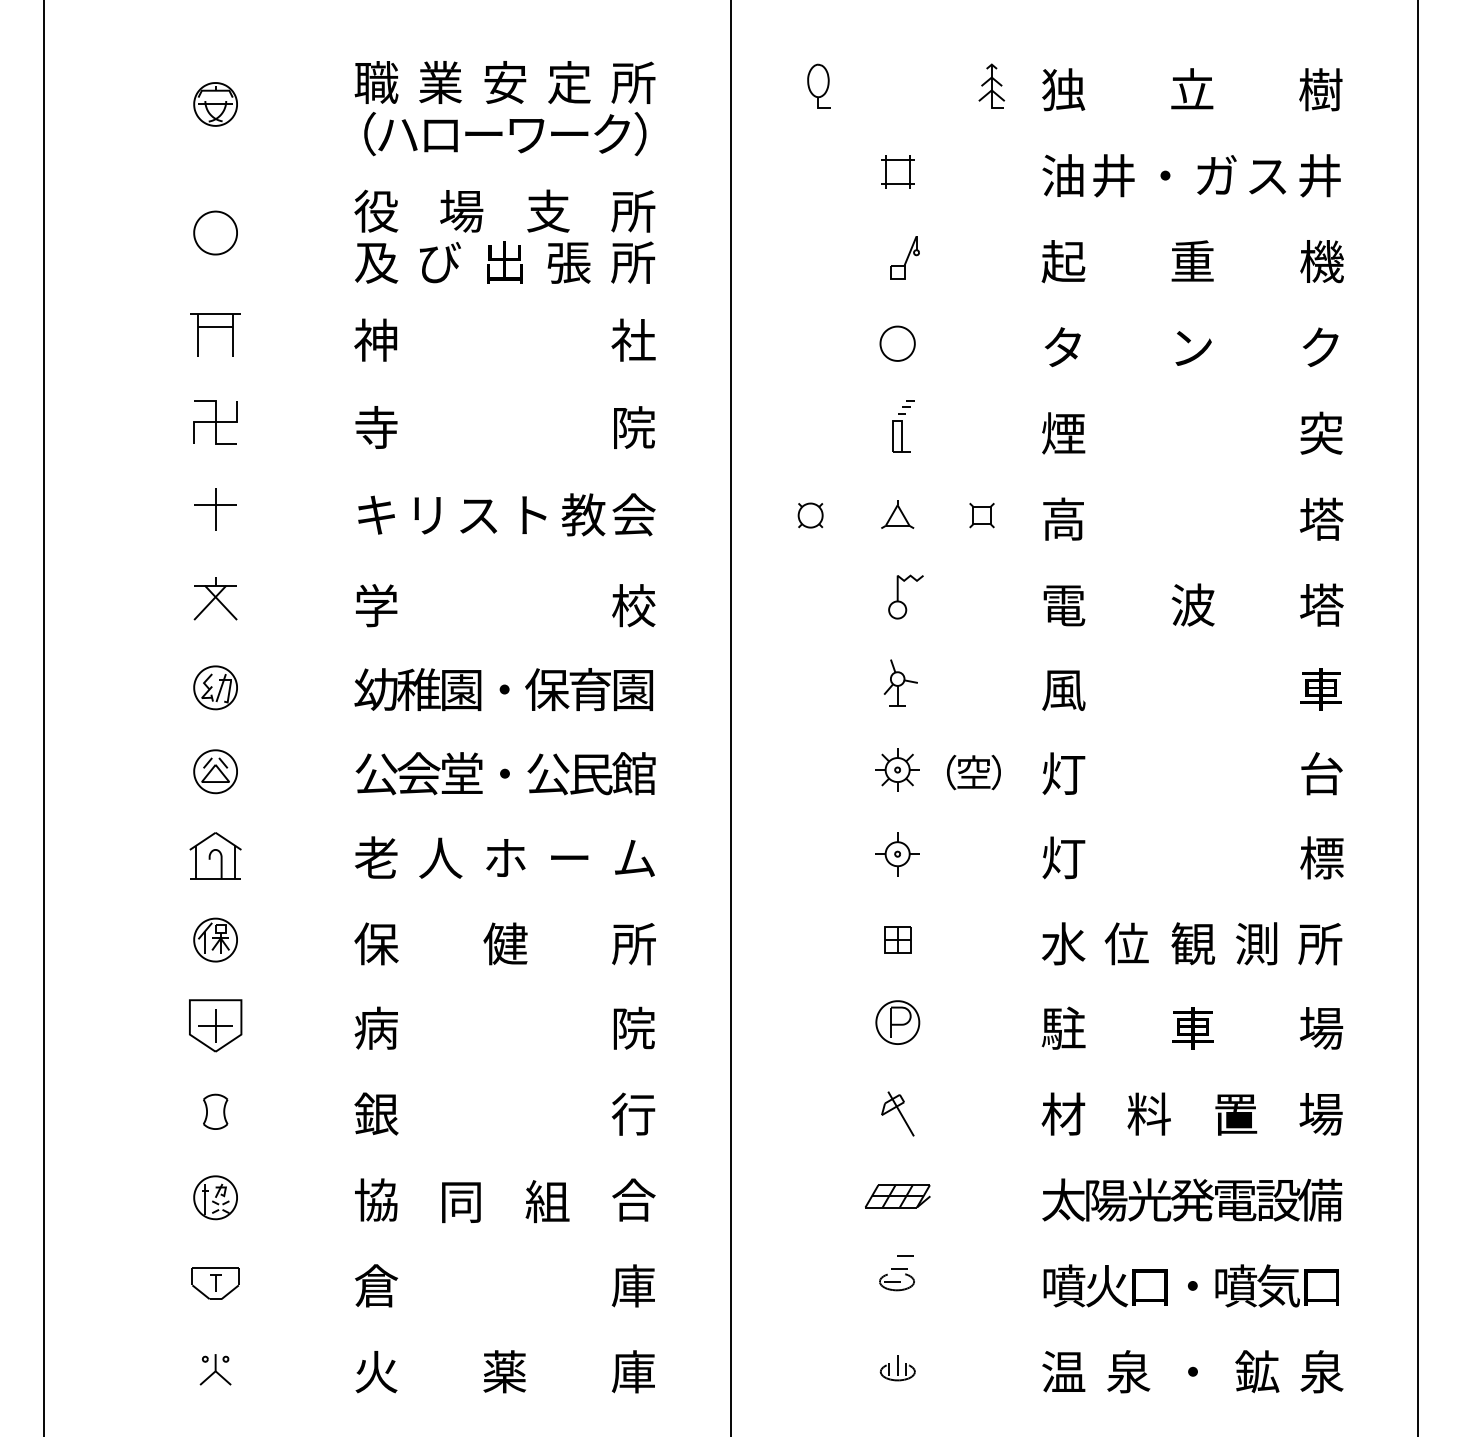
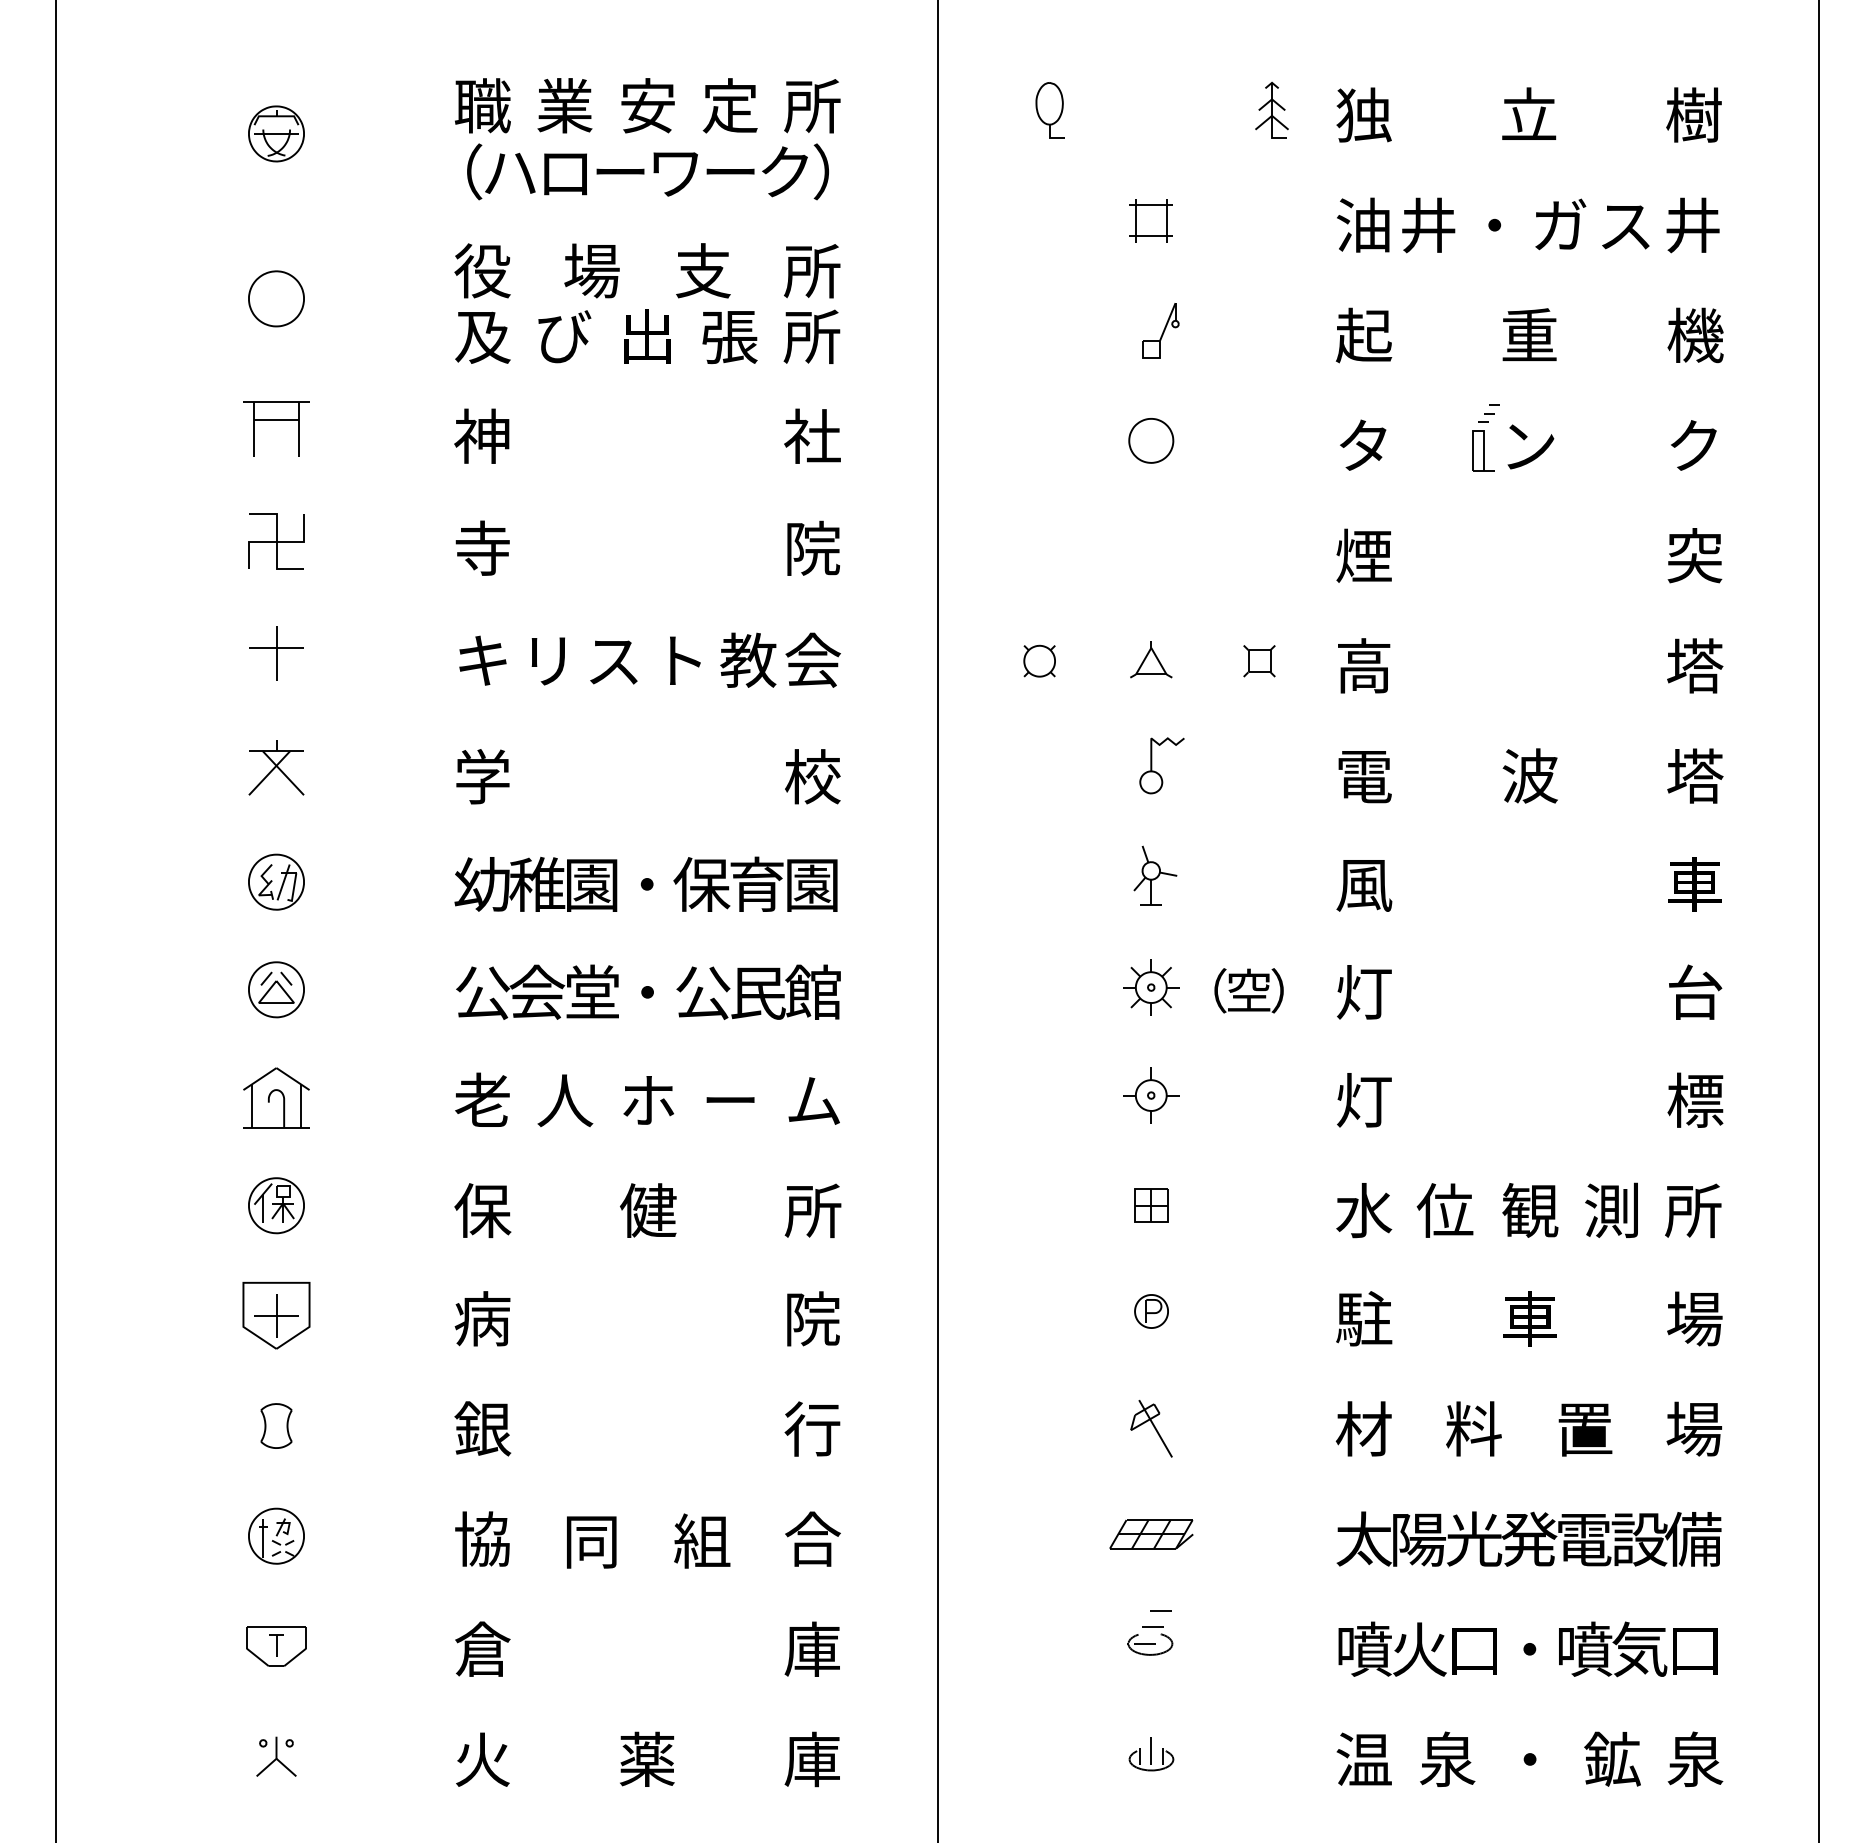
part: (903, 426) -> (1485, 437), moved
part: (897, 1022) -> (1151, 1311), size x0.6

